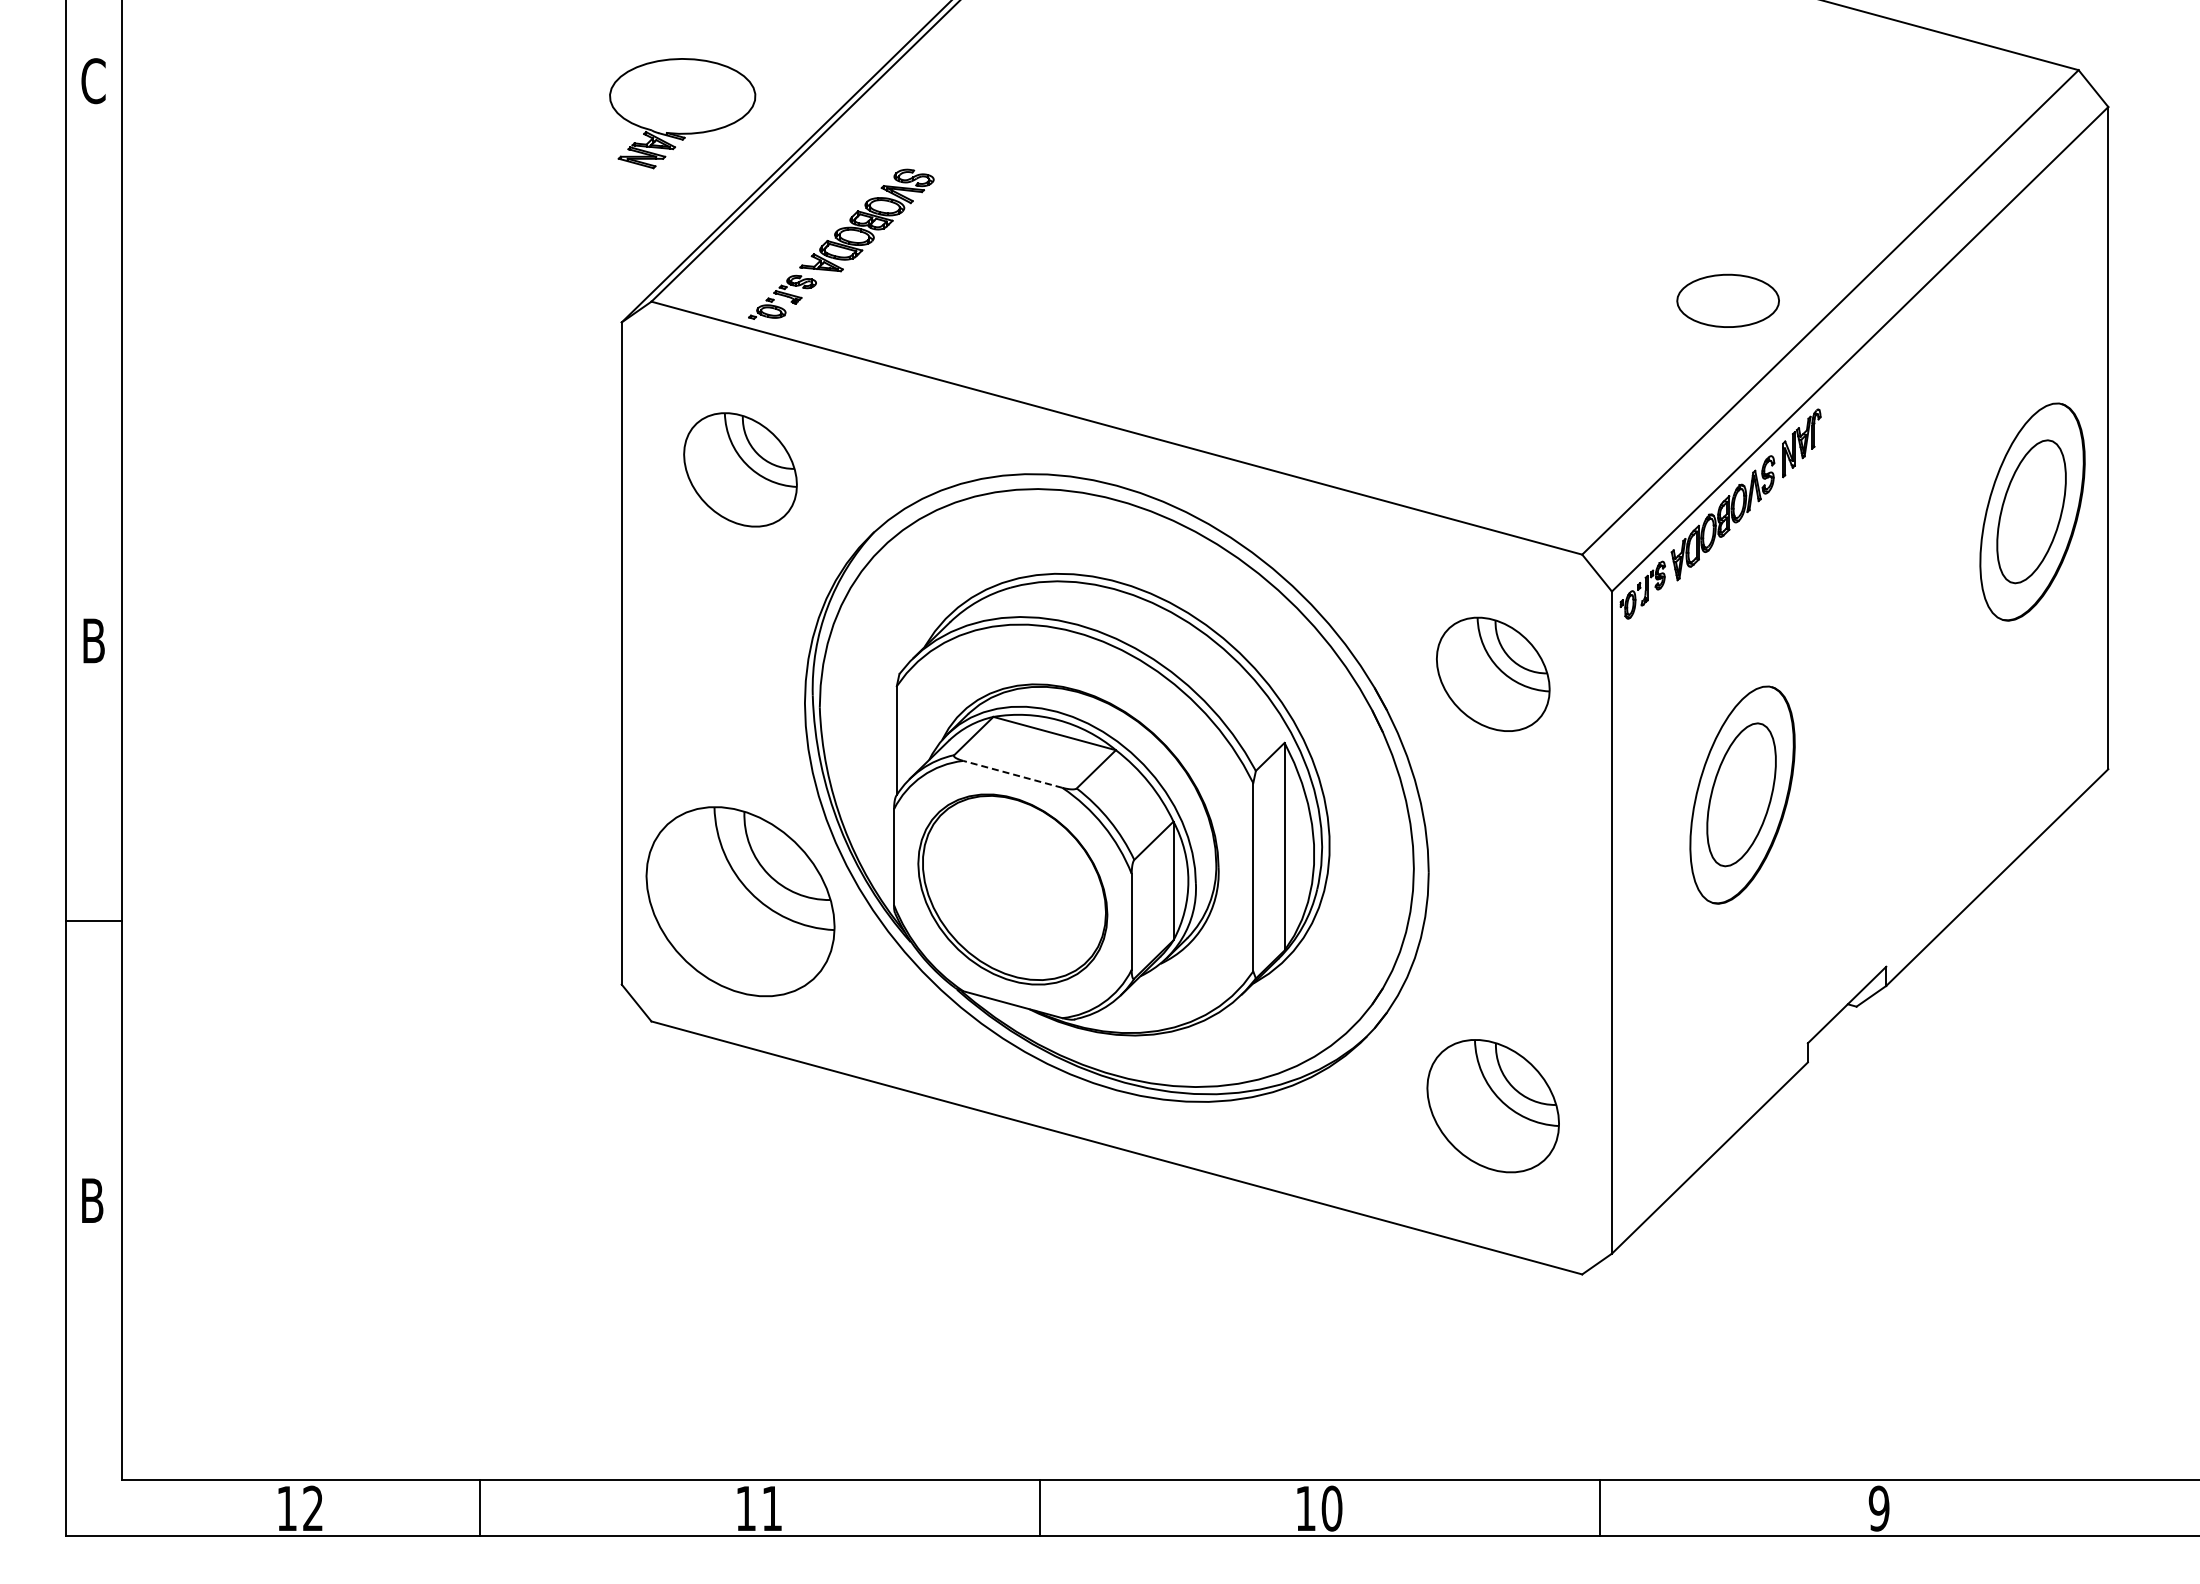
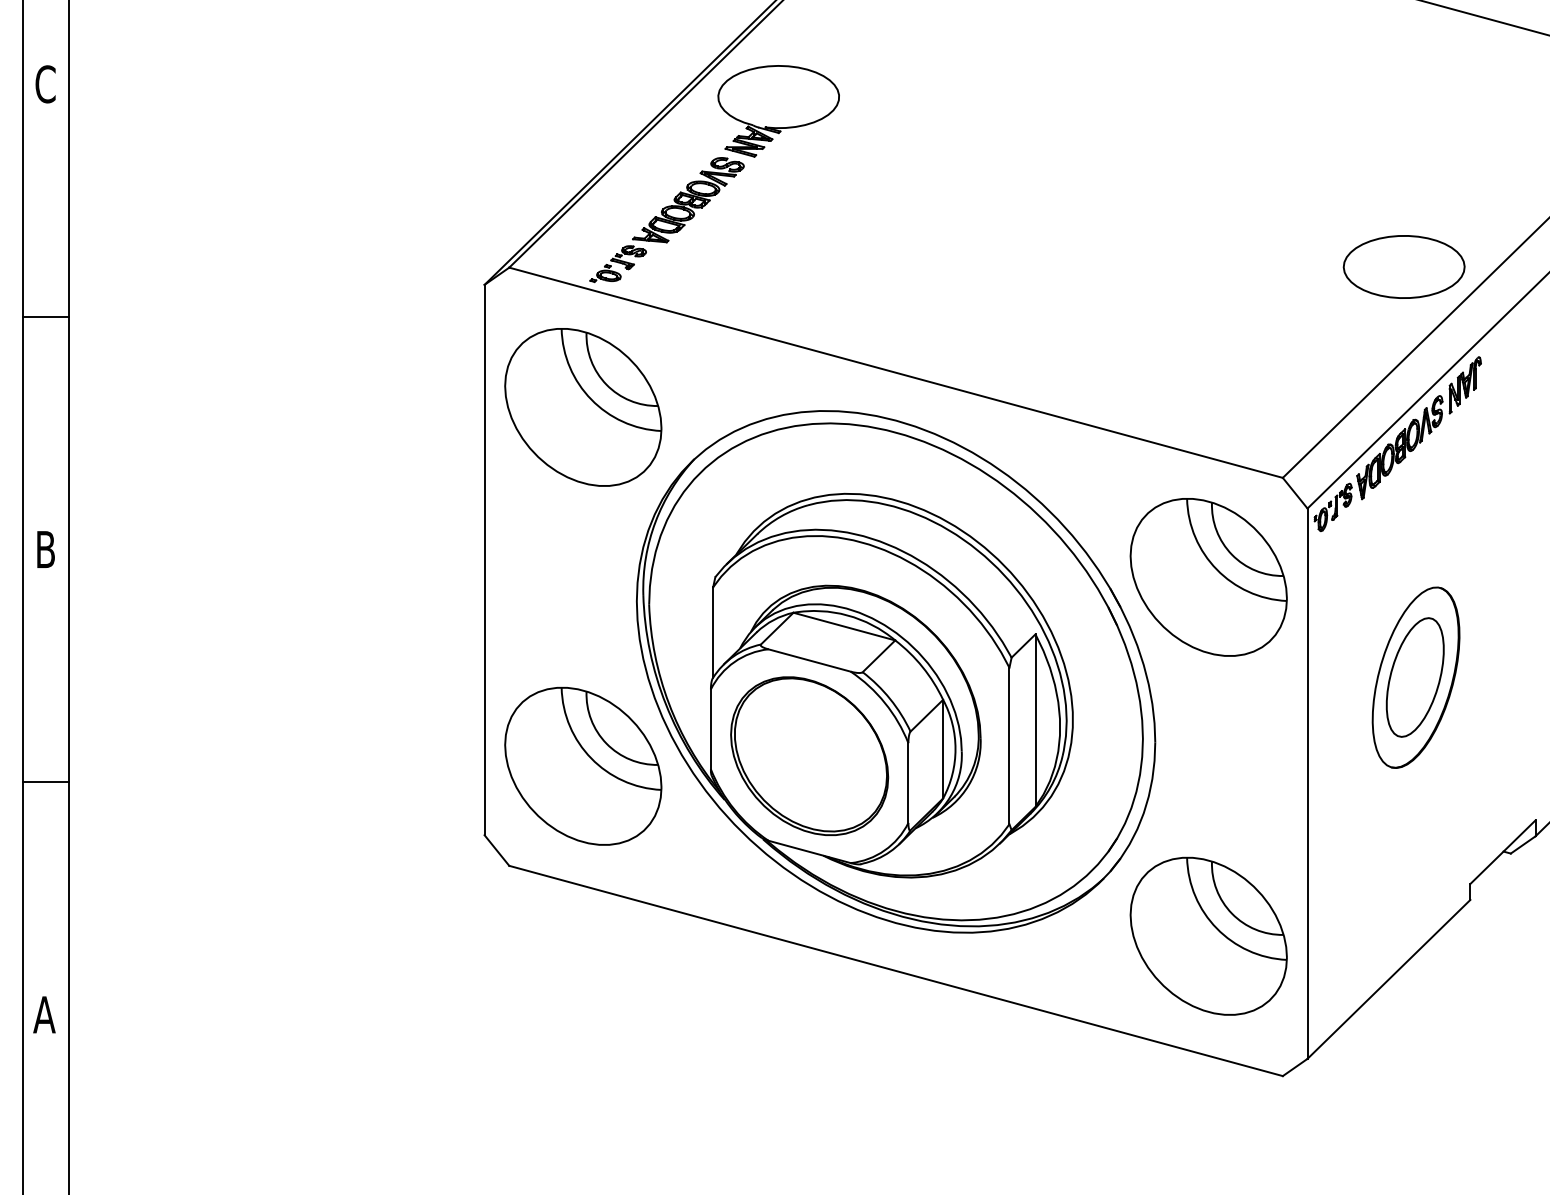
part: (682, 113) -> (778, 111), moved
part: (1727, 300) -> (1403, 266), size x1.43
line: (93, 360) -> (45, 316), added
part: (740, 469) -> (583, 407), size x1.67
part: (1493, 674) -> (1209, 577), size x1.67
line: (1012, 774) -> (809, 660), dashed -> solid
part: (1493, 1105) -> (1209, 935), size x1.43
text: (91, 1200) -> (43, 1014), B -> A

